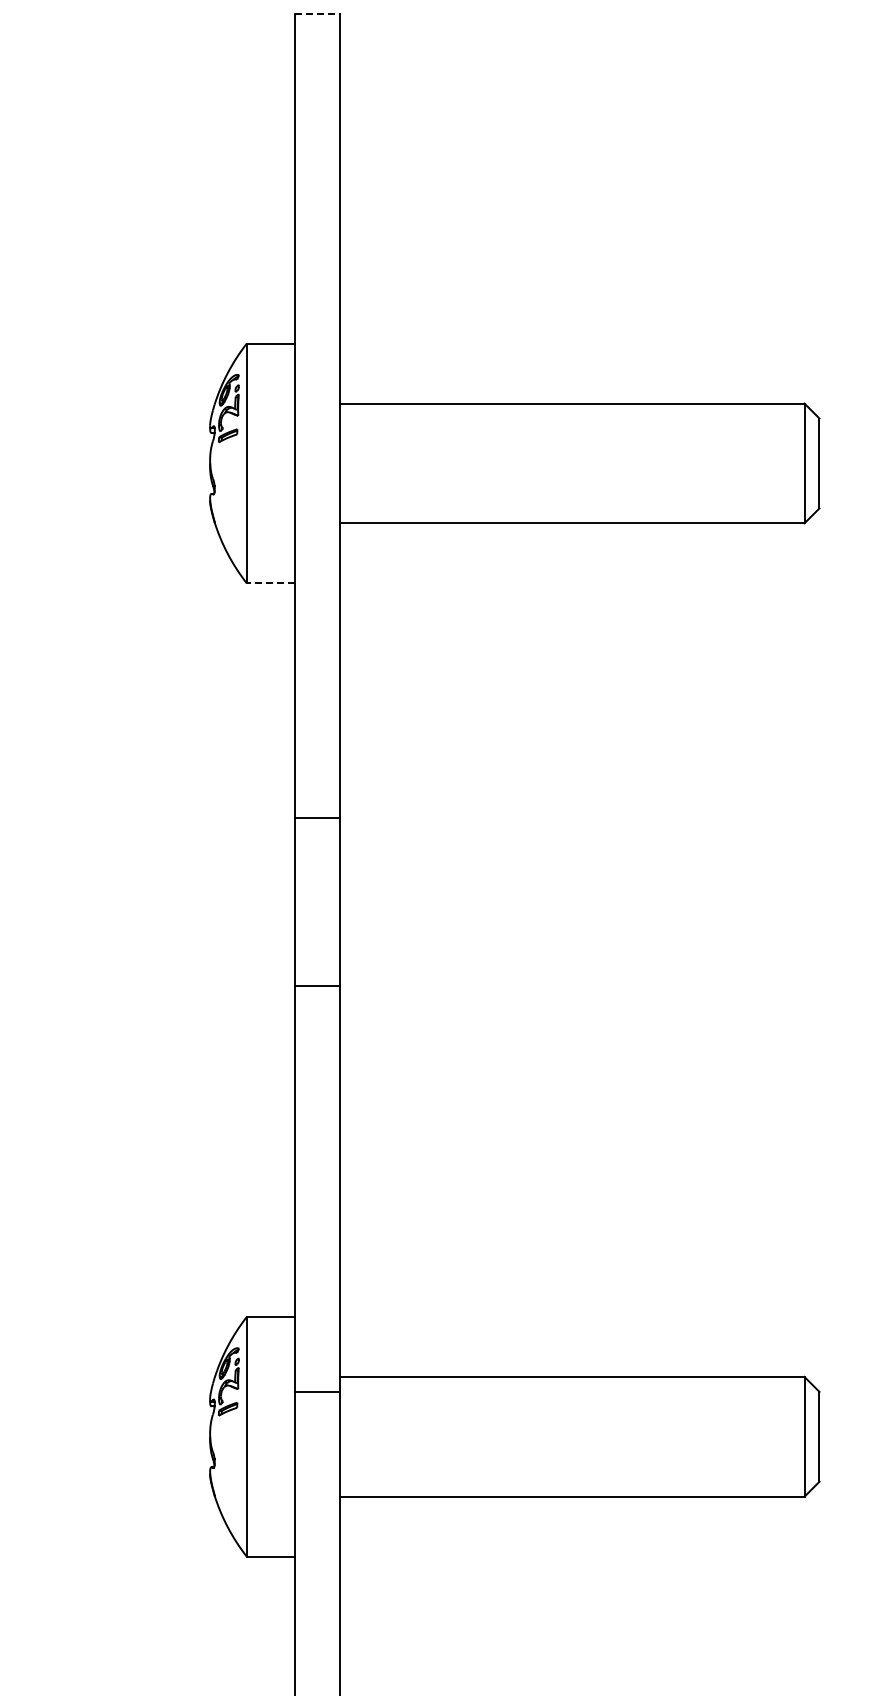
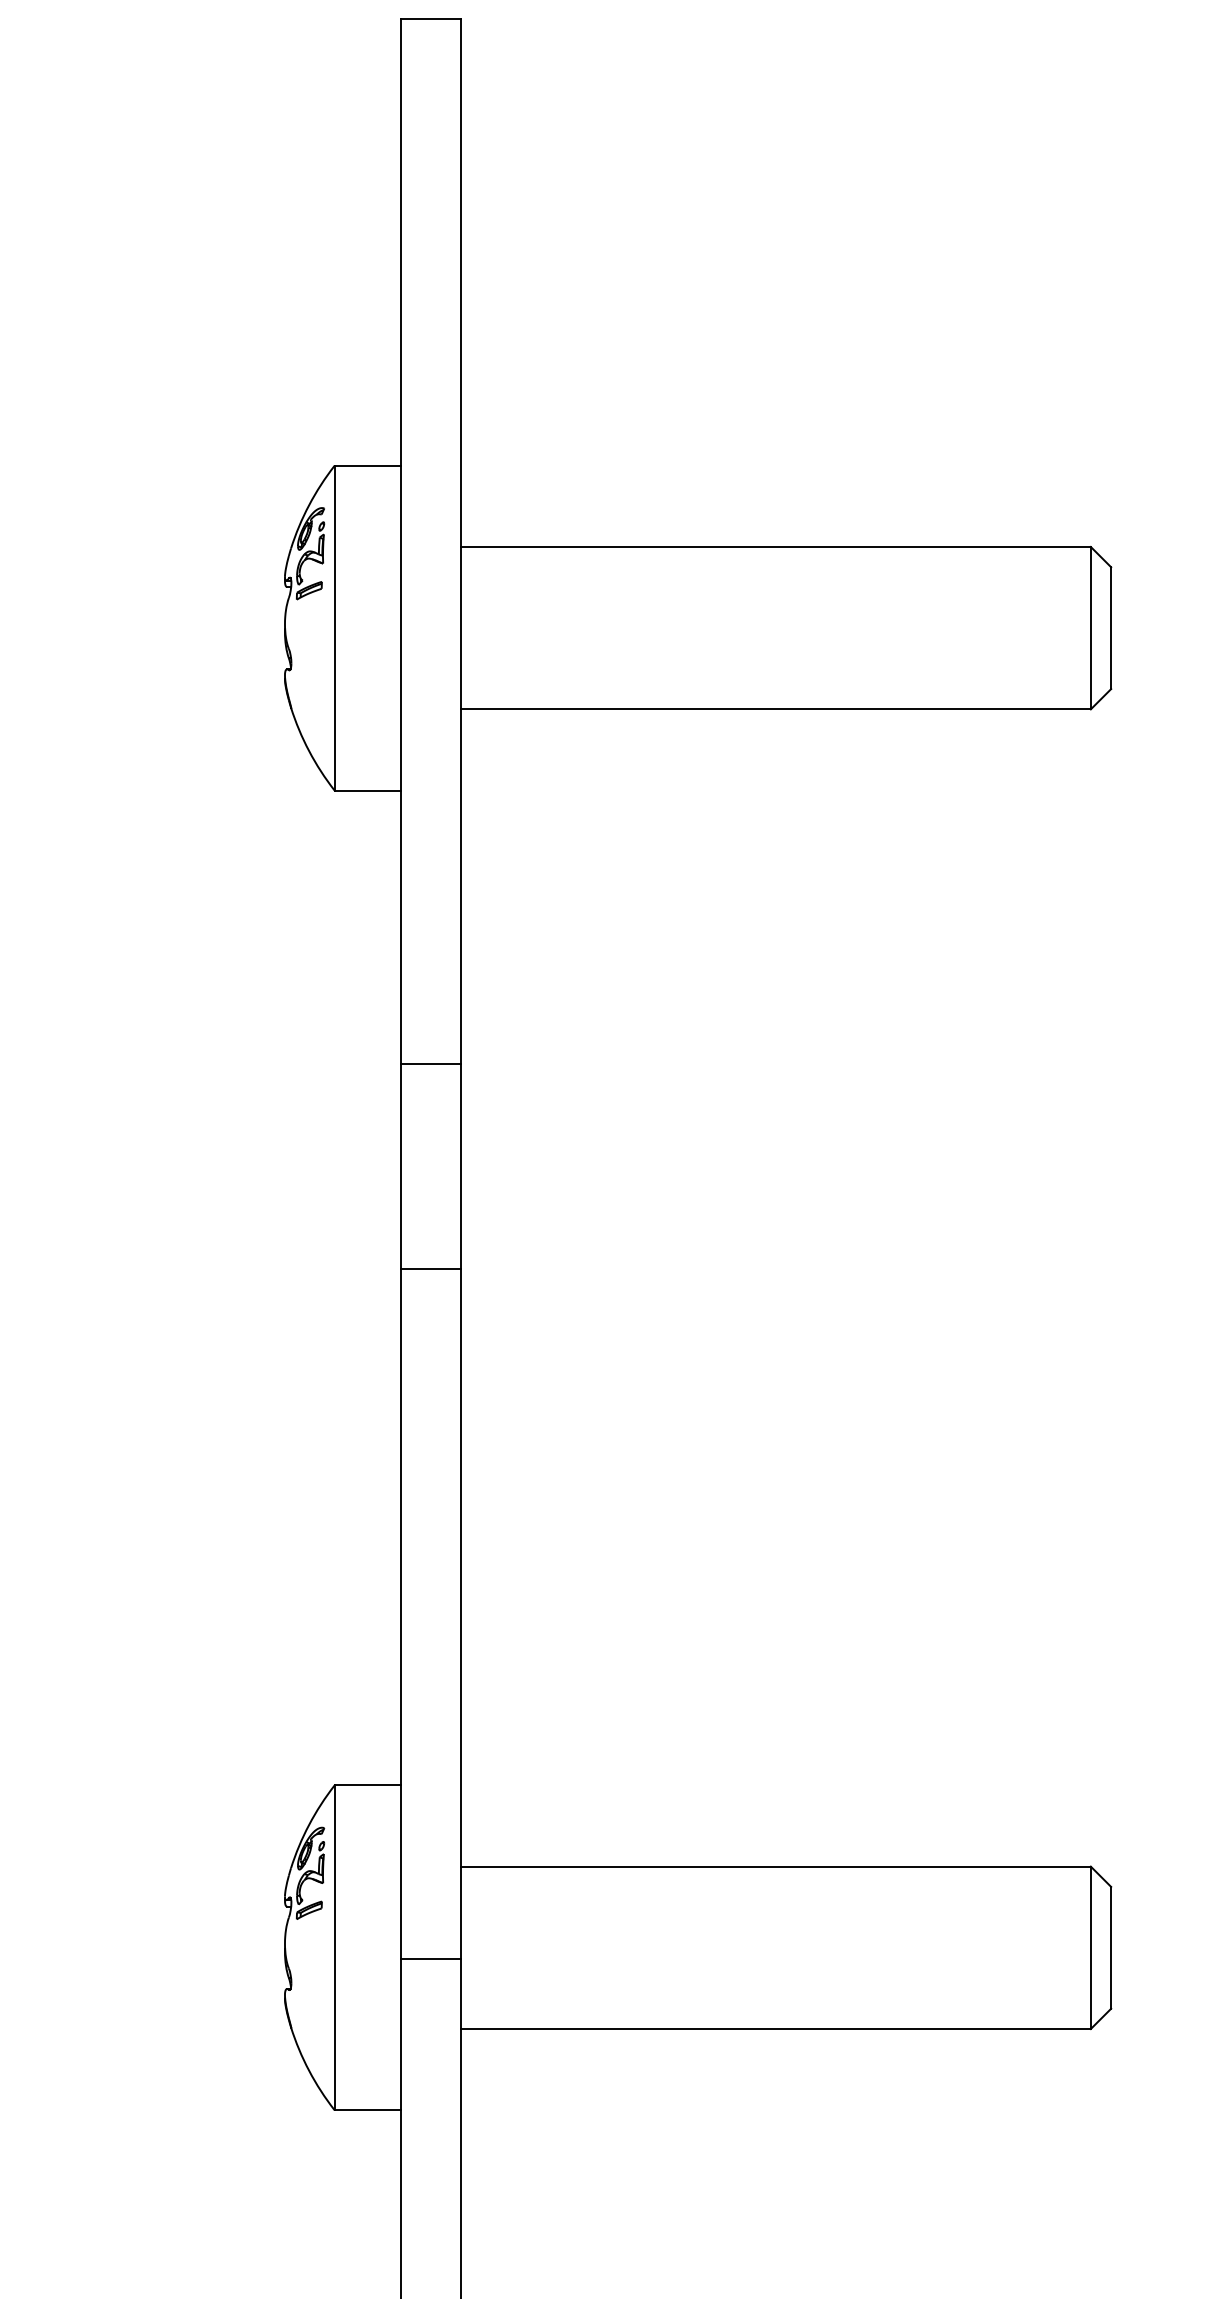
line: (318, 14) -> (431, 19), dashed -> solid
line: (270, 583) -> (366, 790), dashed -> solid
line: (317, 817) -> (430, 1063), moved
line: (317, 986) -> (430, 1269), moved
line: (317, 1392) -> (430, 1959), moved

